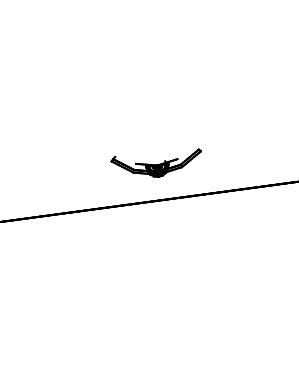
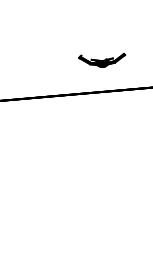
part: (157, 162) -> (102, 59), moved

